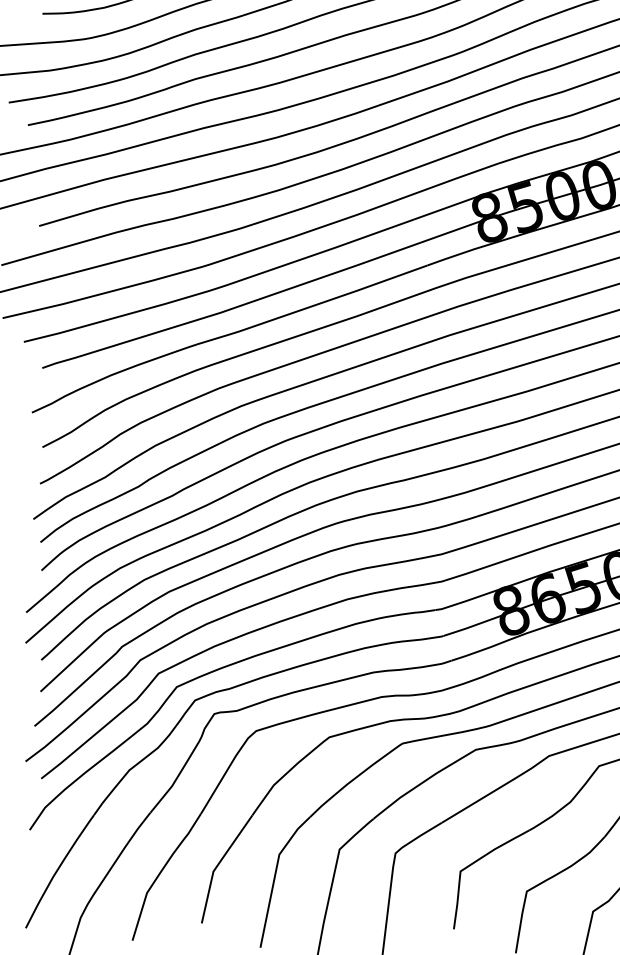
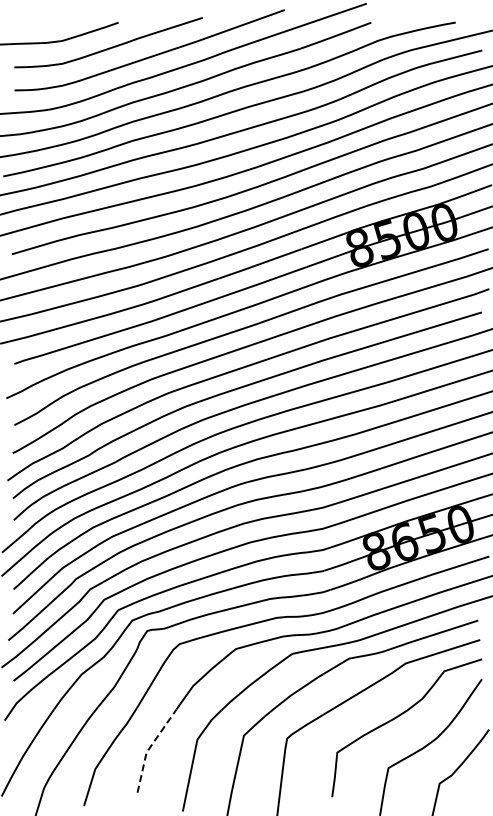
line: (217, 864) -> (149, 747), solid -> dashed

